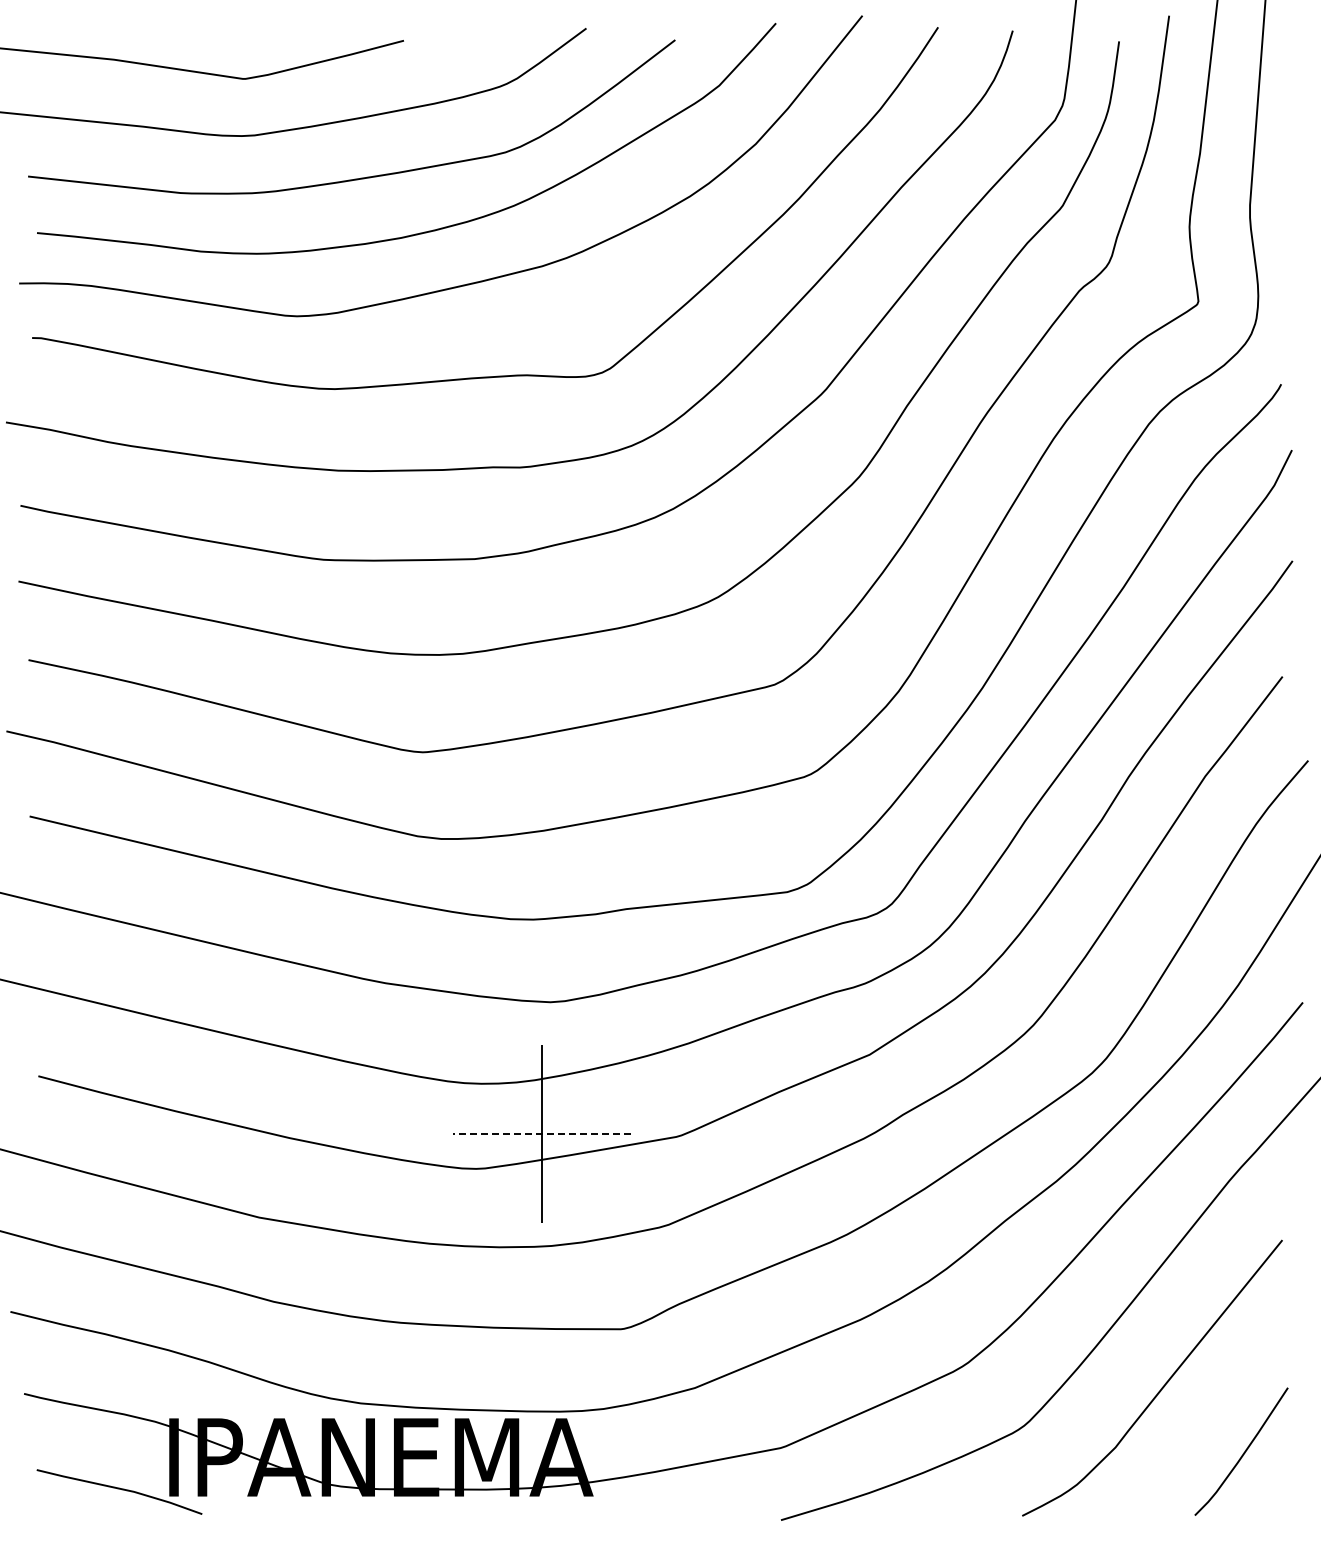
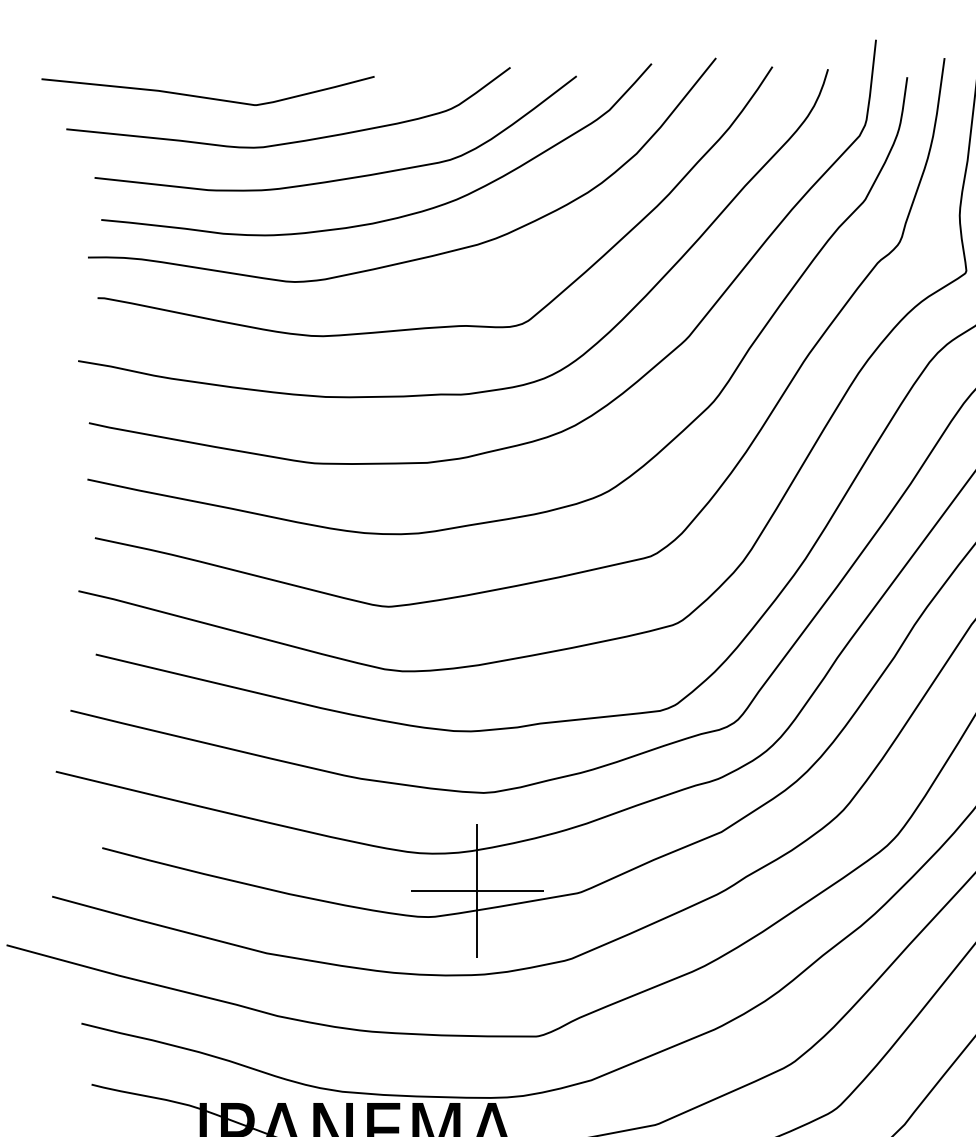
line: (541, 1133) -> (477, 890), dashed -> solid

